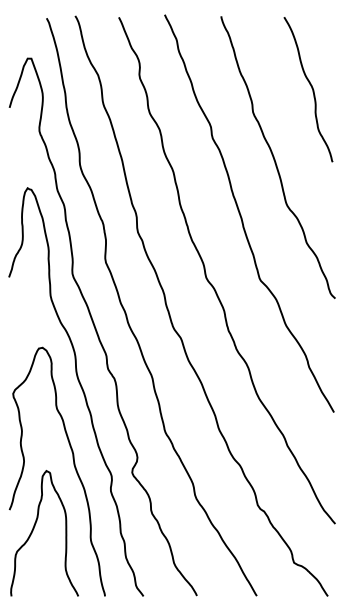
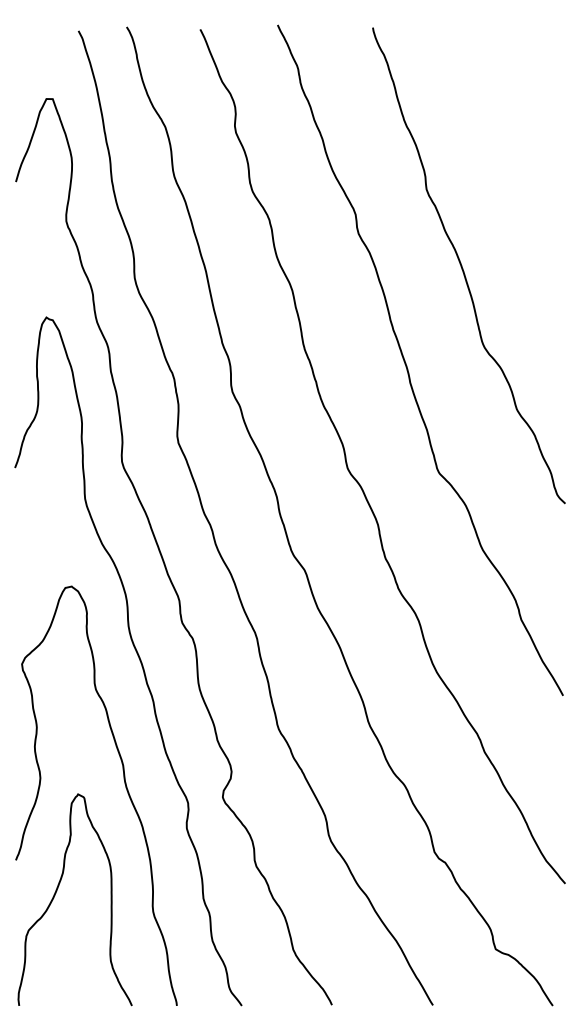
curve: (311, 88) -> (525, 149), removed

